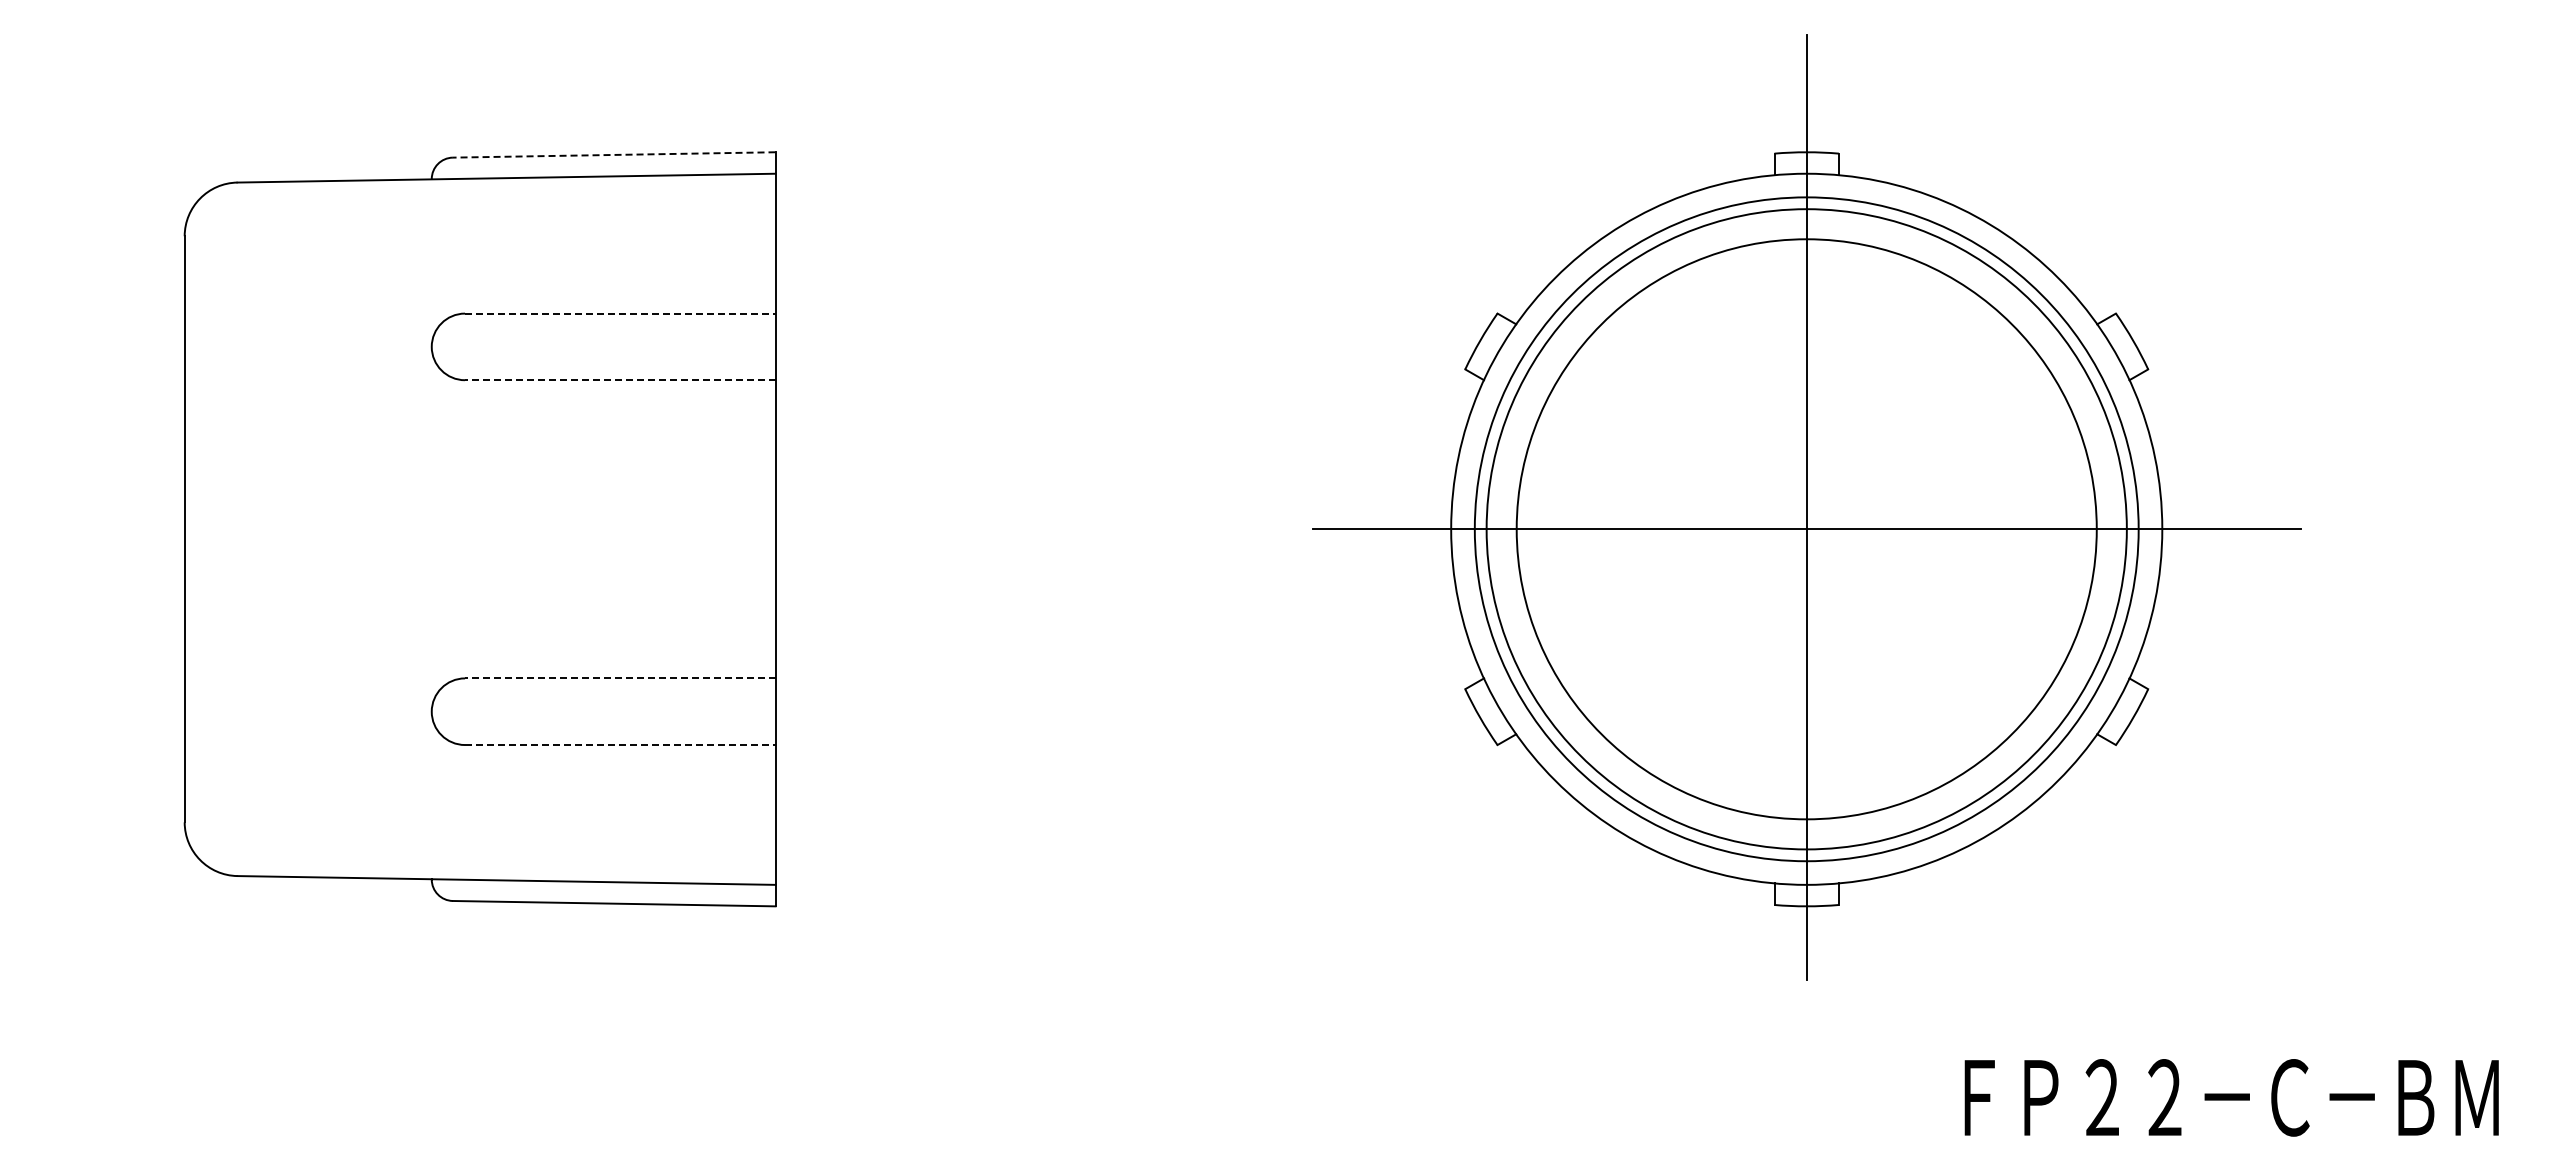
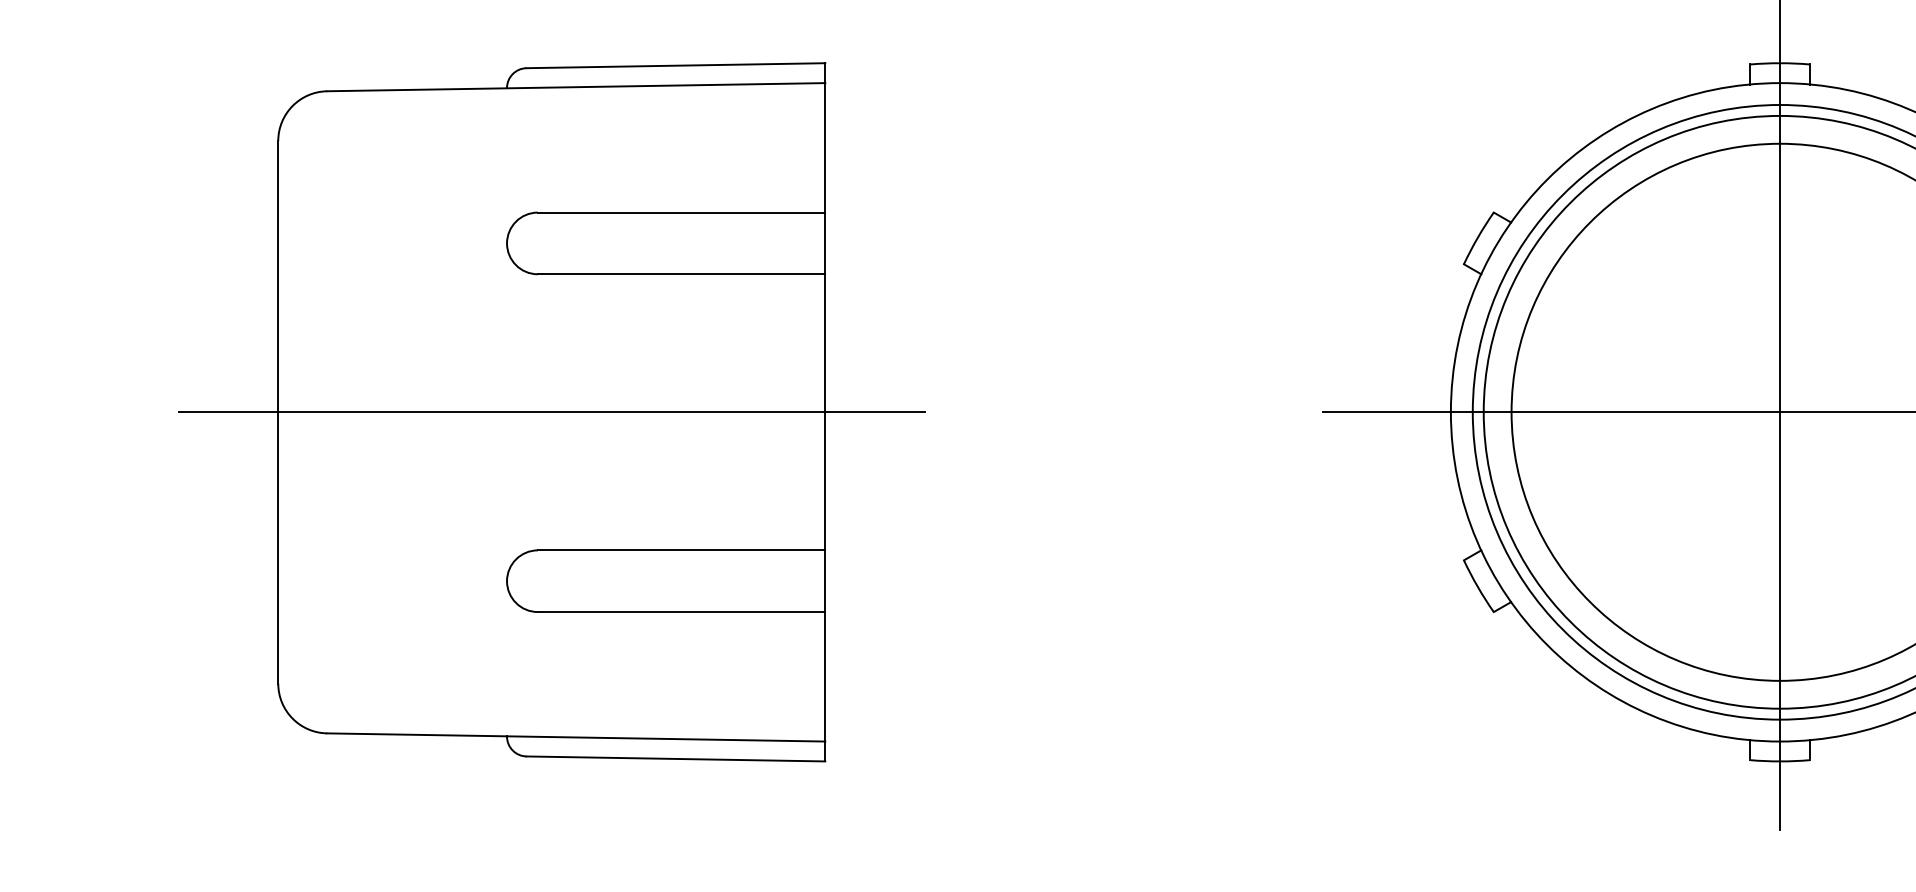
line: (613, 154) -> (675, 65), dashed -> solid
line: (620, 313) -> (681, 212), dashed -> solid
line: (619, 380) -> (680, 274), dashed -> solid
line: (479, 529) -> (551, 412), added
line: (619, 678) -> (680, 550), dashed -> solid
line: (620, 745) -> (681, 612), dashed -> solid

